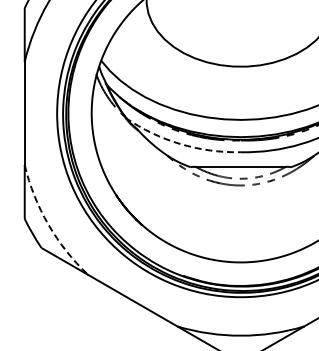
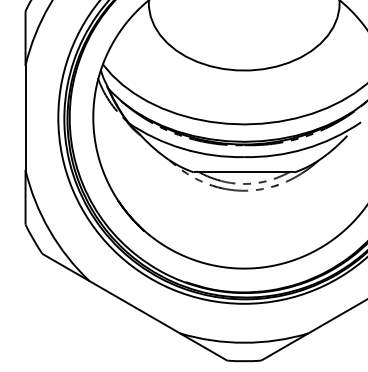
arc: (180, 143) -> (183, 148), dashed -> solid
arc: (48, 224) -> (49, 230), dashed -> solid

